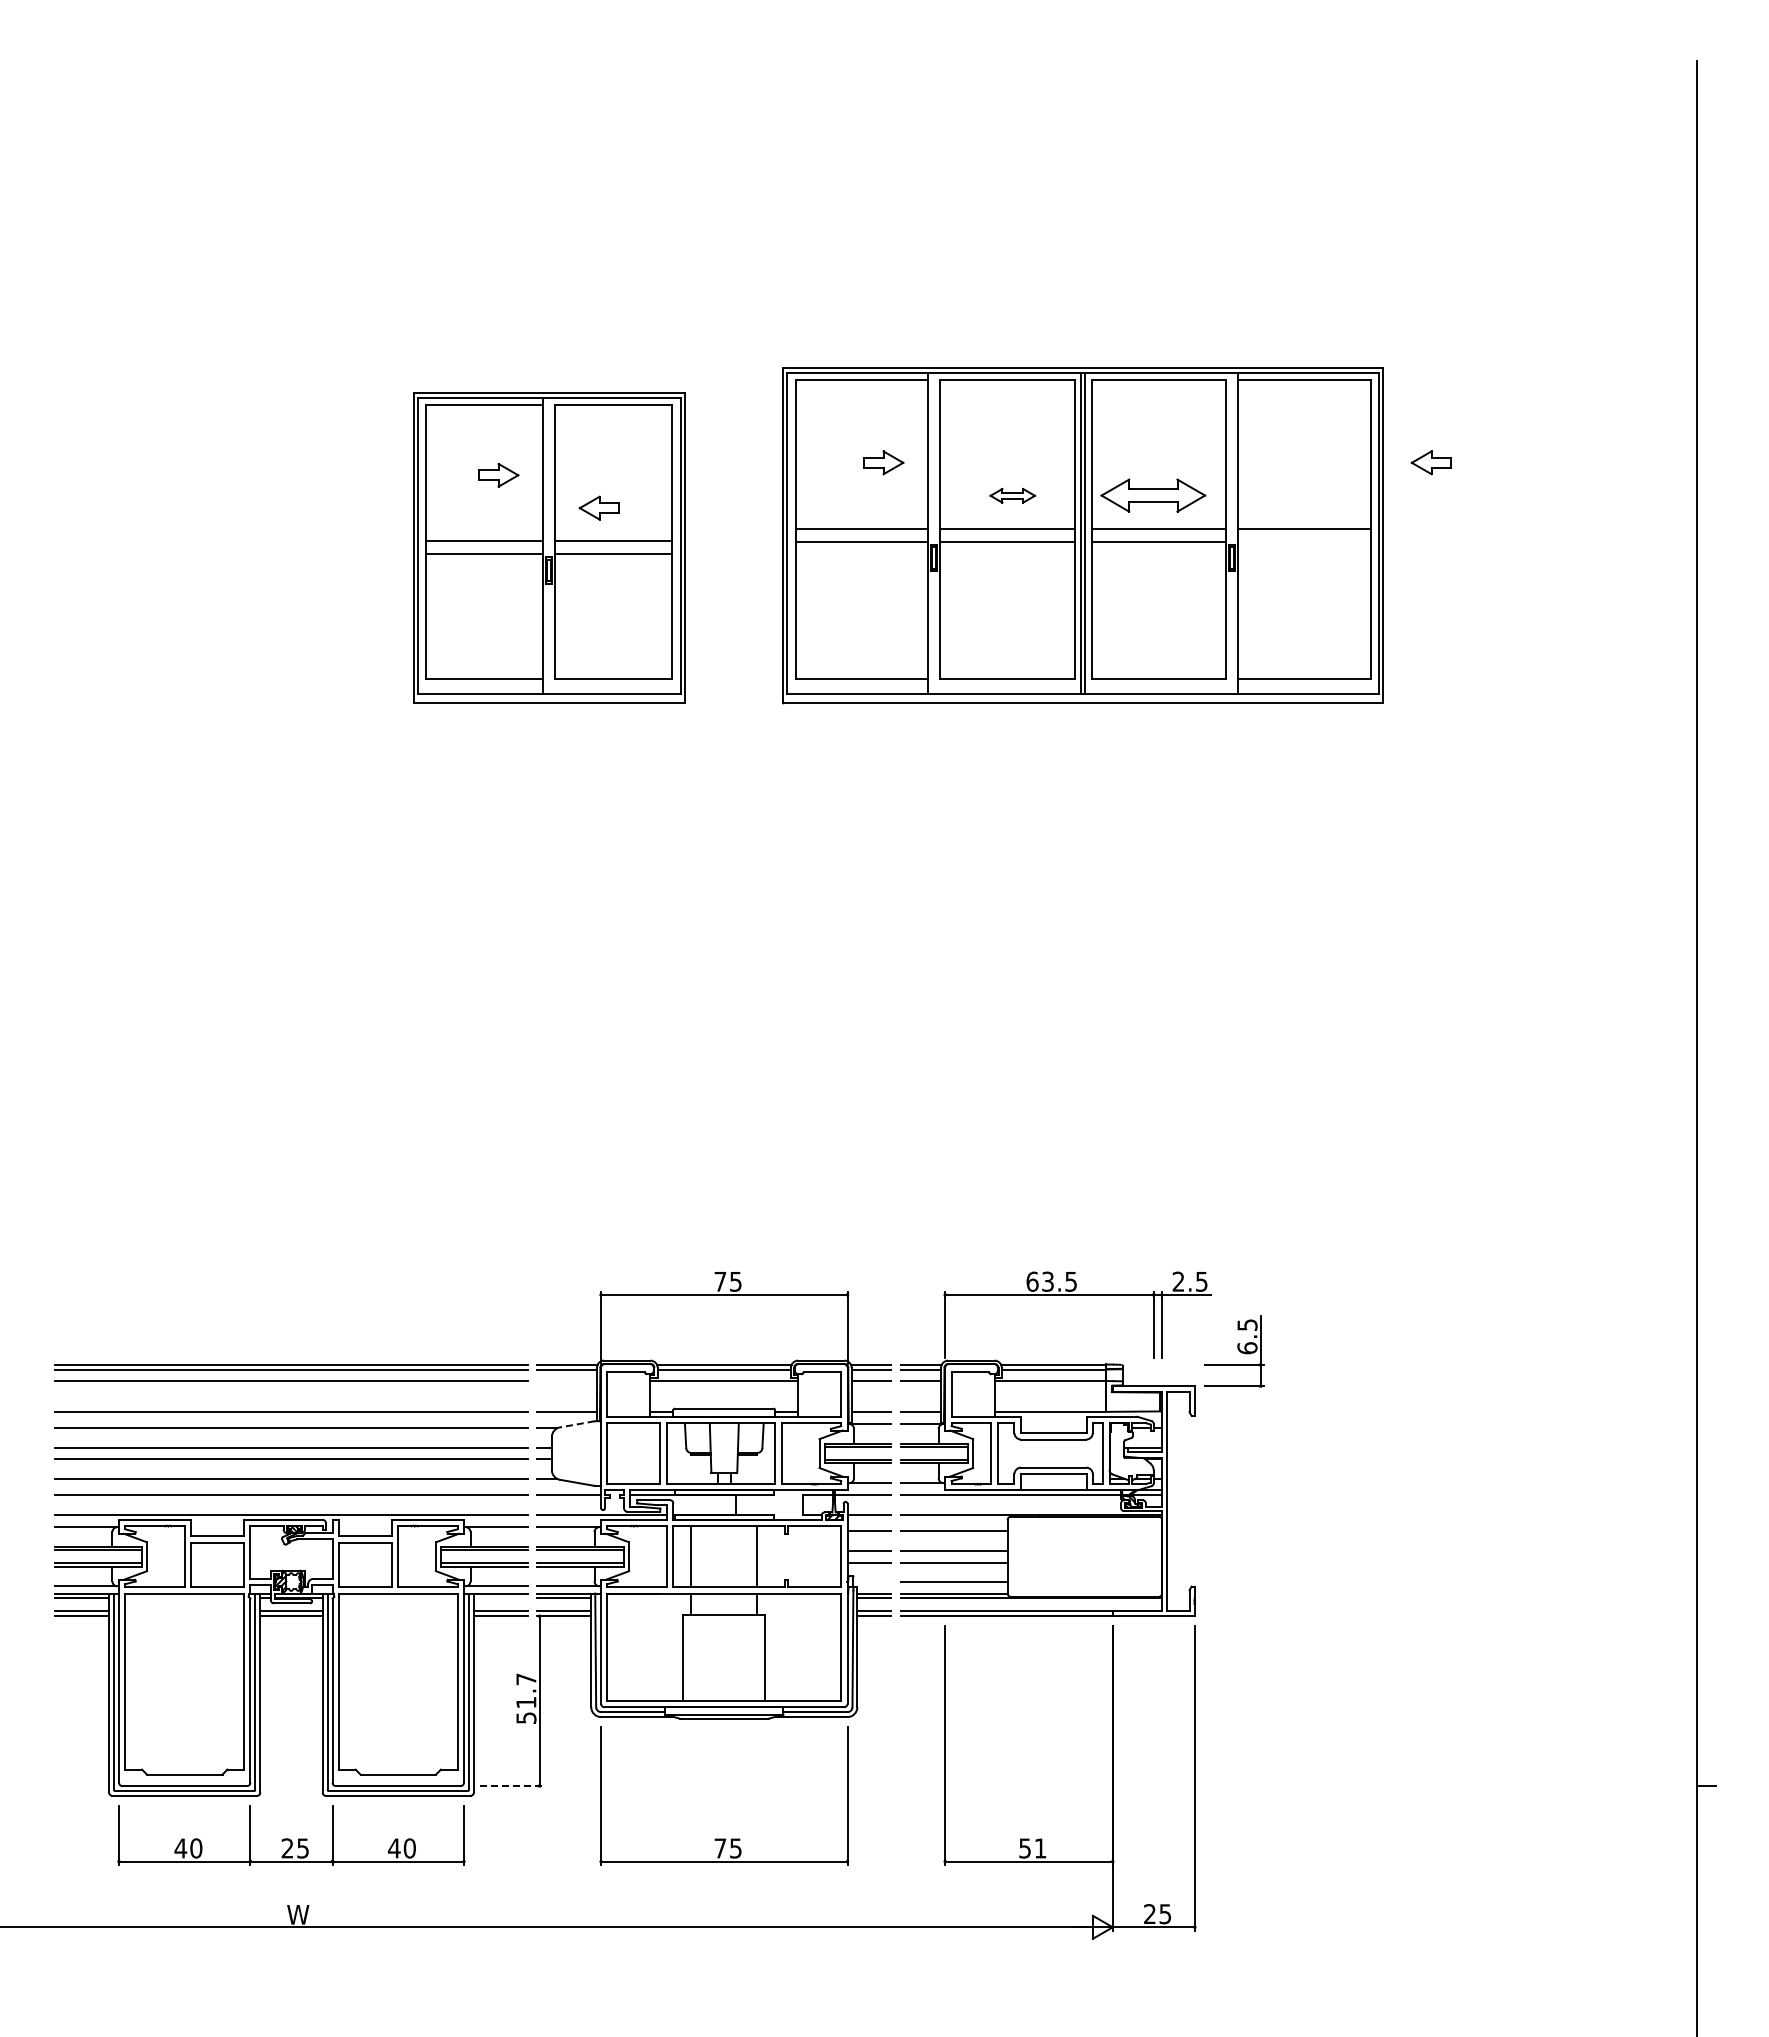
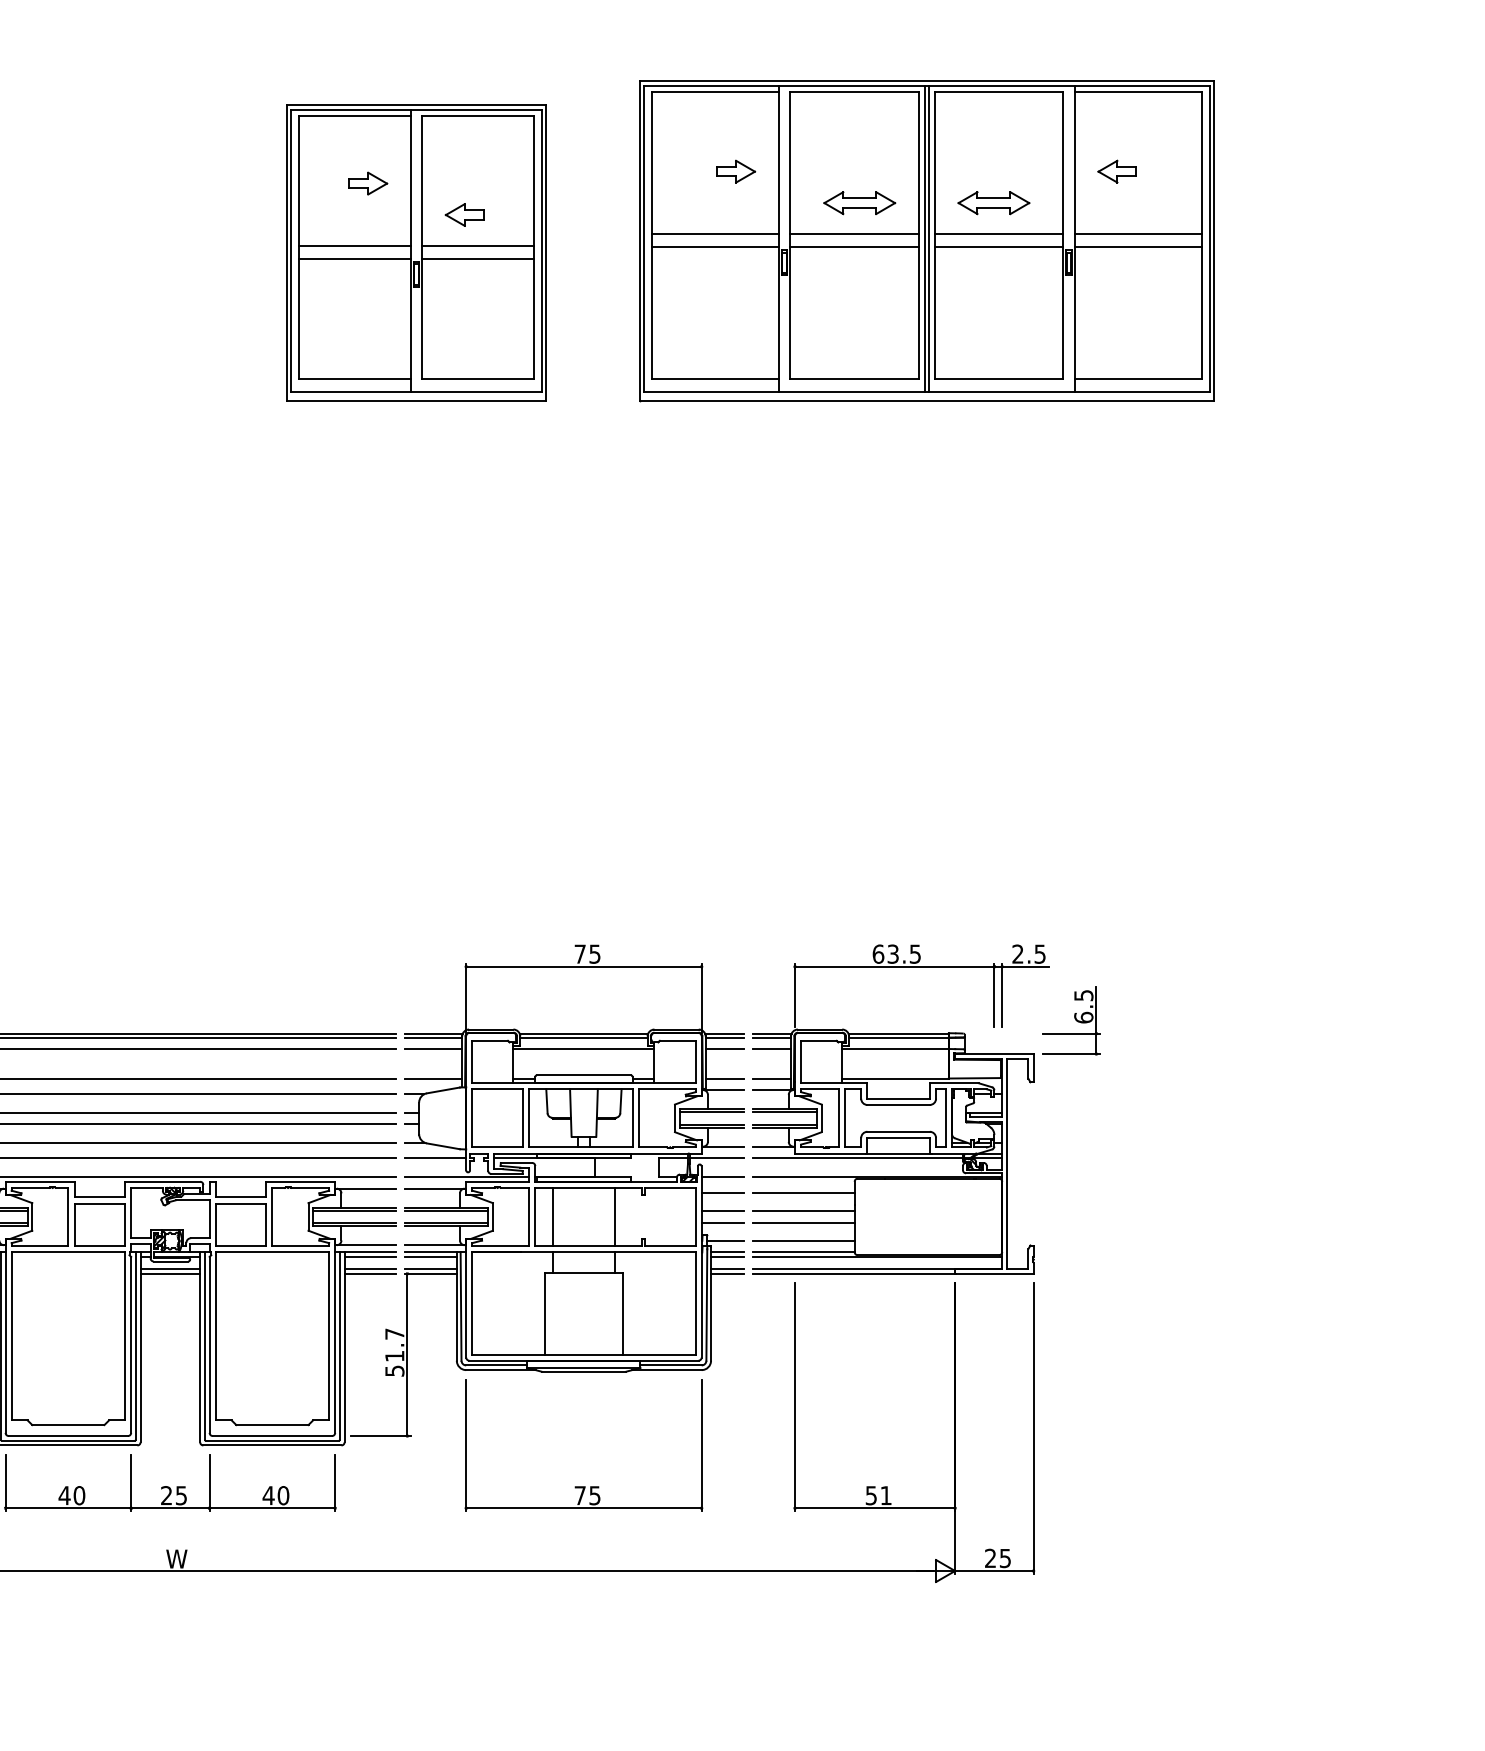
part: (1430, 462) -> (1116, 171), moved
part: (1012, 495) -> (859, 202), size x1.67
part: (1153, 495) -> (994, 202), size x0.71
line: (1304, 541) -> (1138, 246), added
line: (566, 1381) -> (433, 1049), added
line: (577, 1424) -> (443, 1090), dashed -> solid
line: (872, 1582) -> (725, 1241), added
line: (500, 1598) -> (370, 1256), added
line: (512, 1786) -> (381, 1436), dashed -> solid

